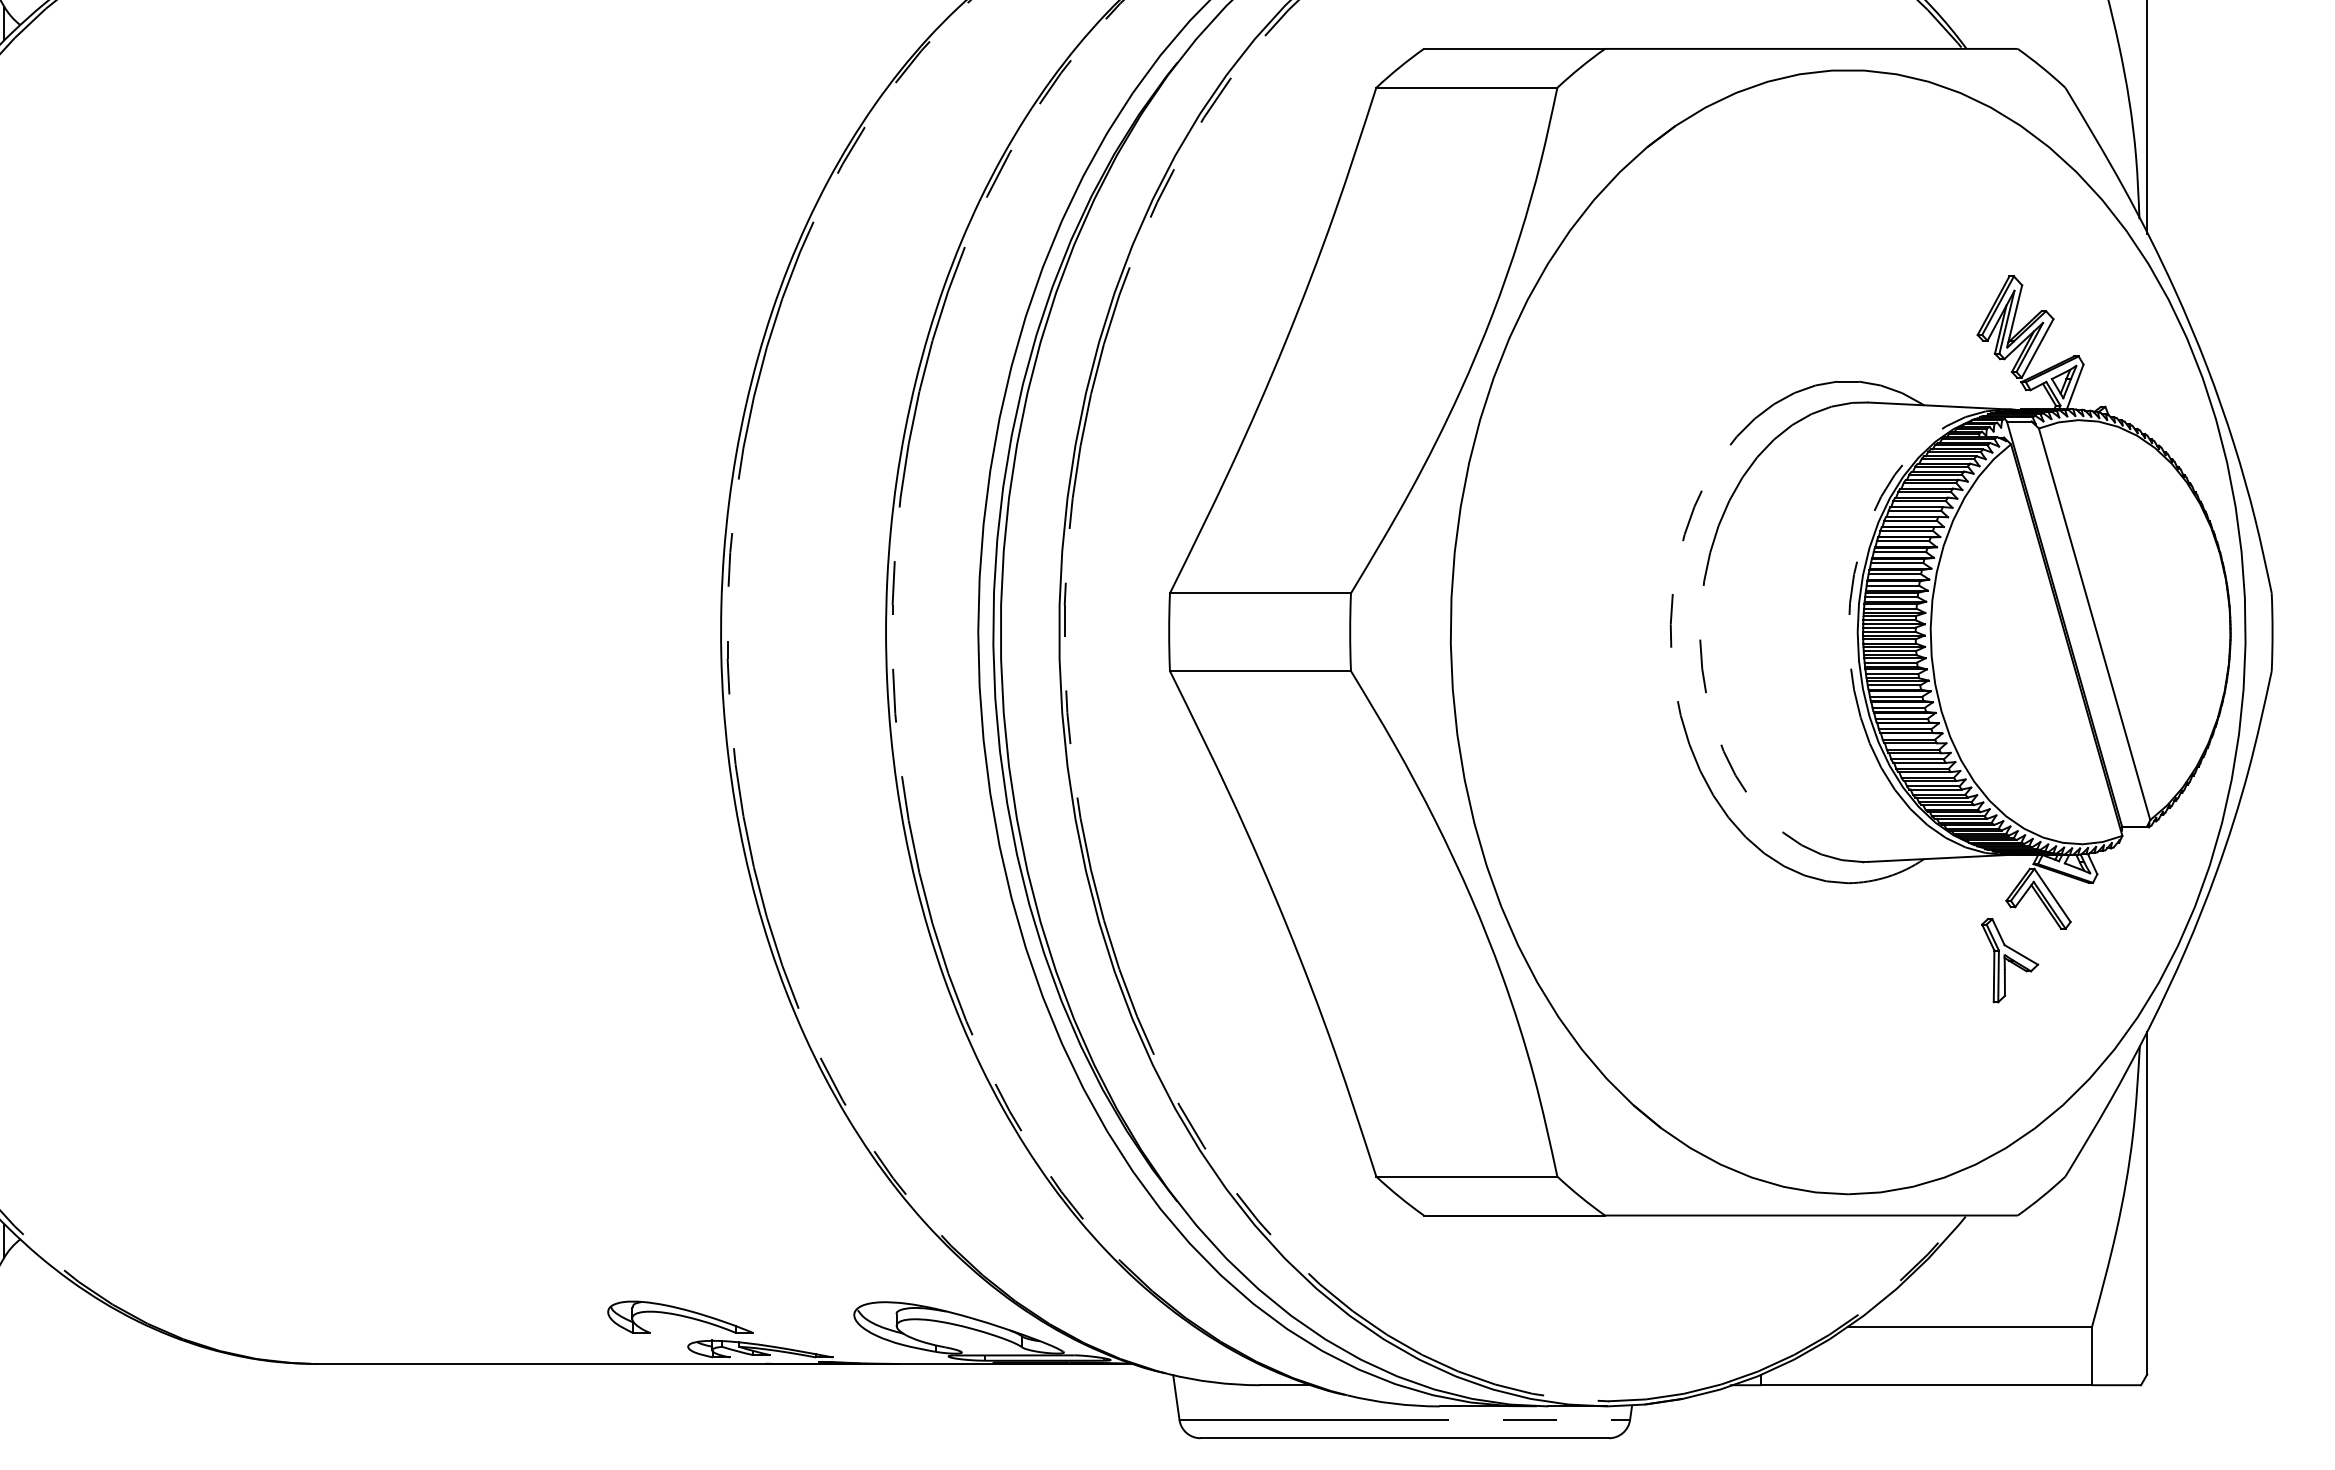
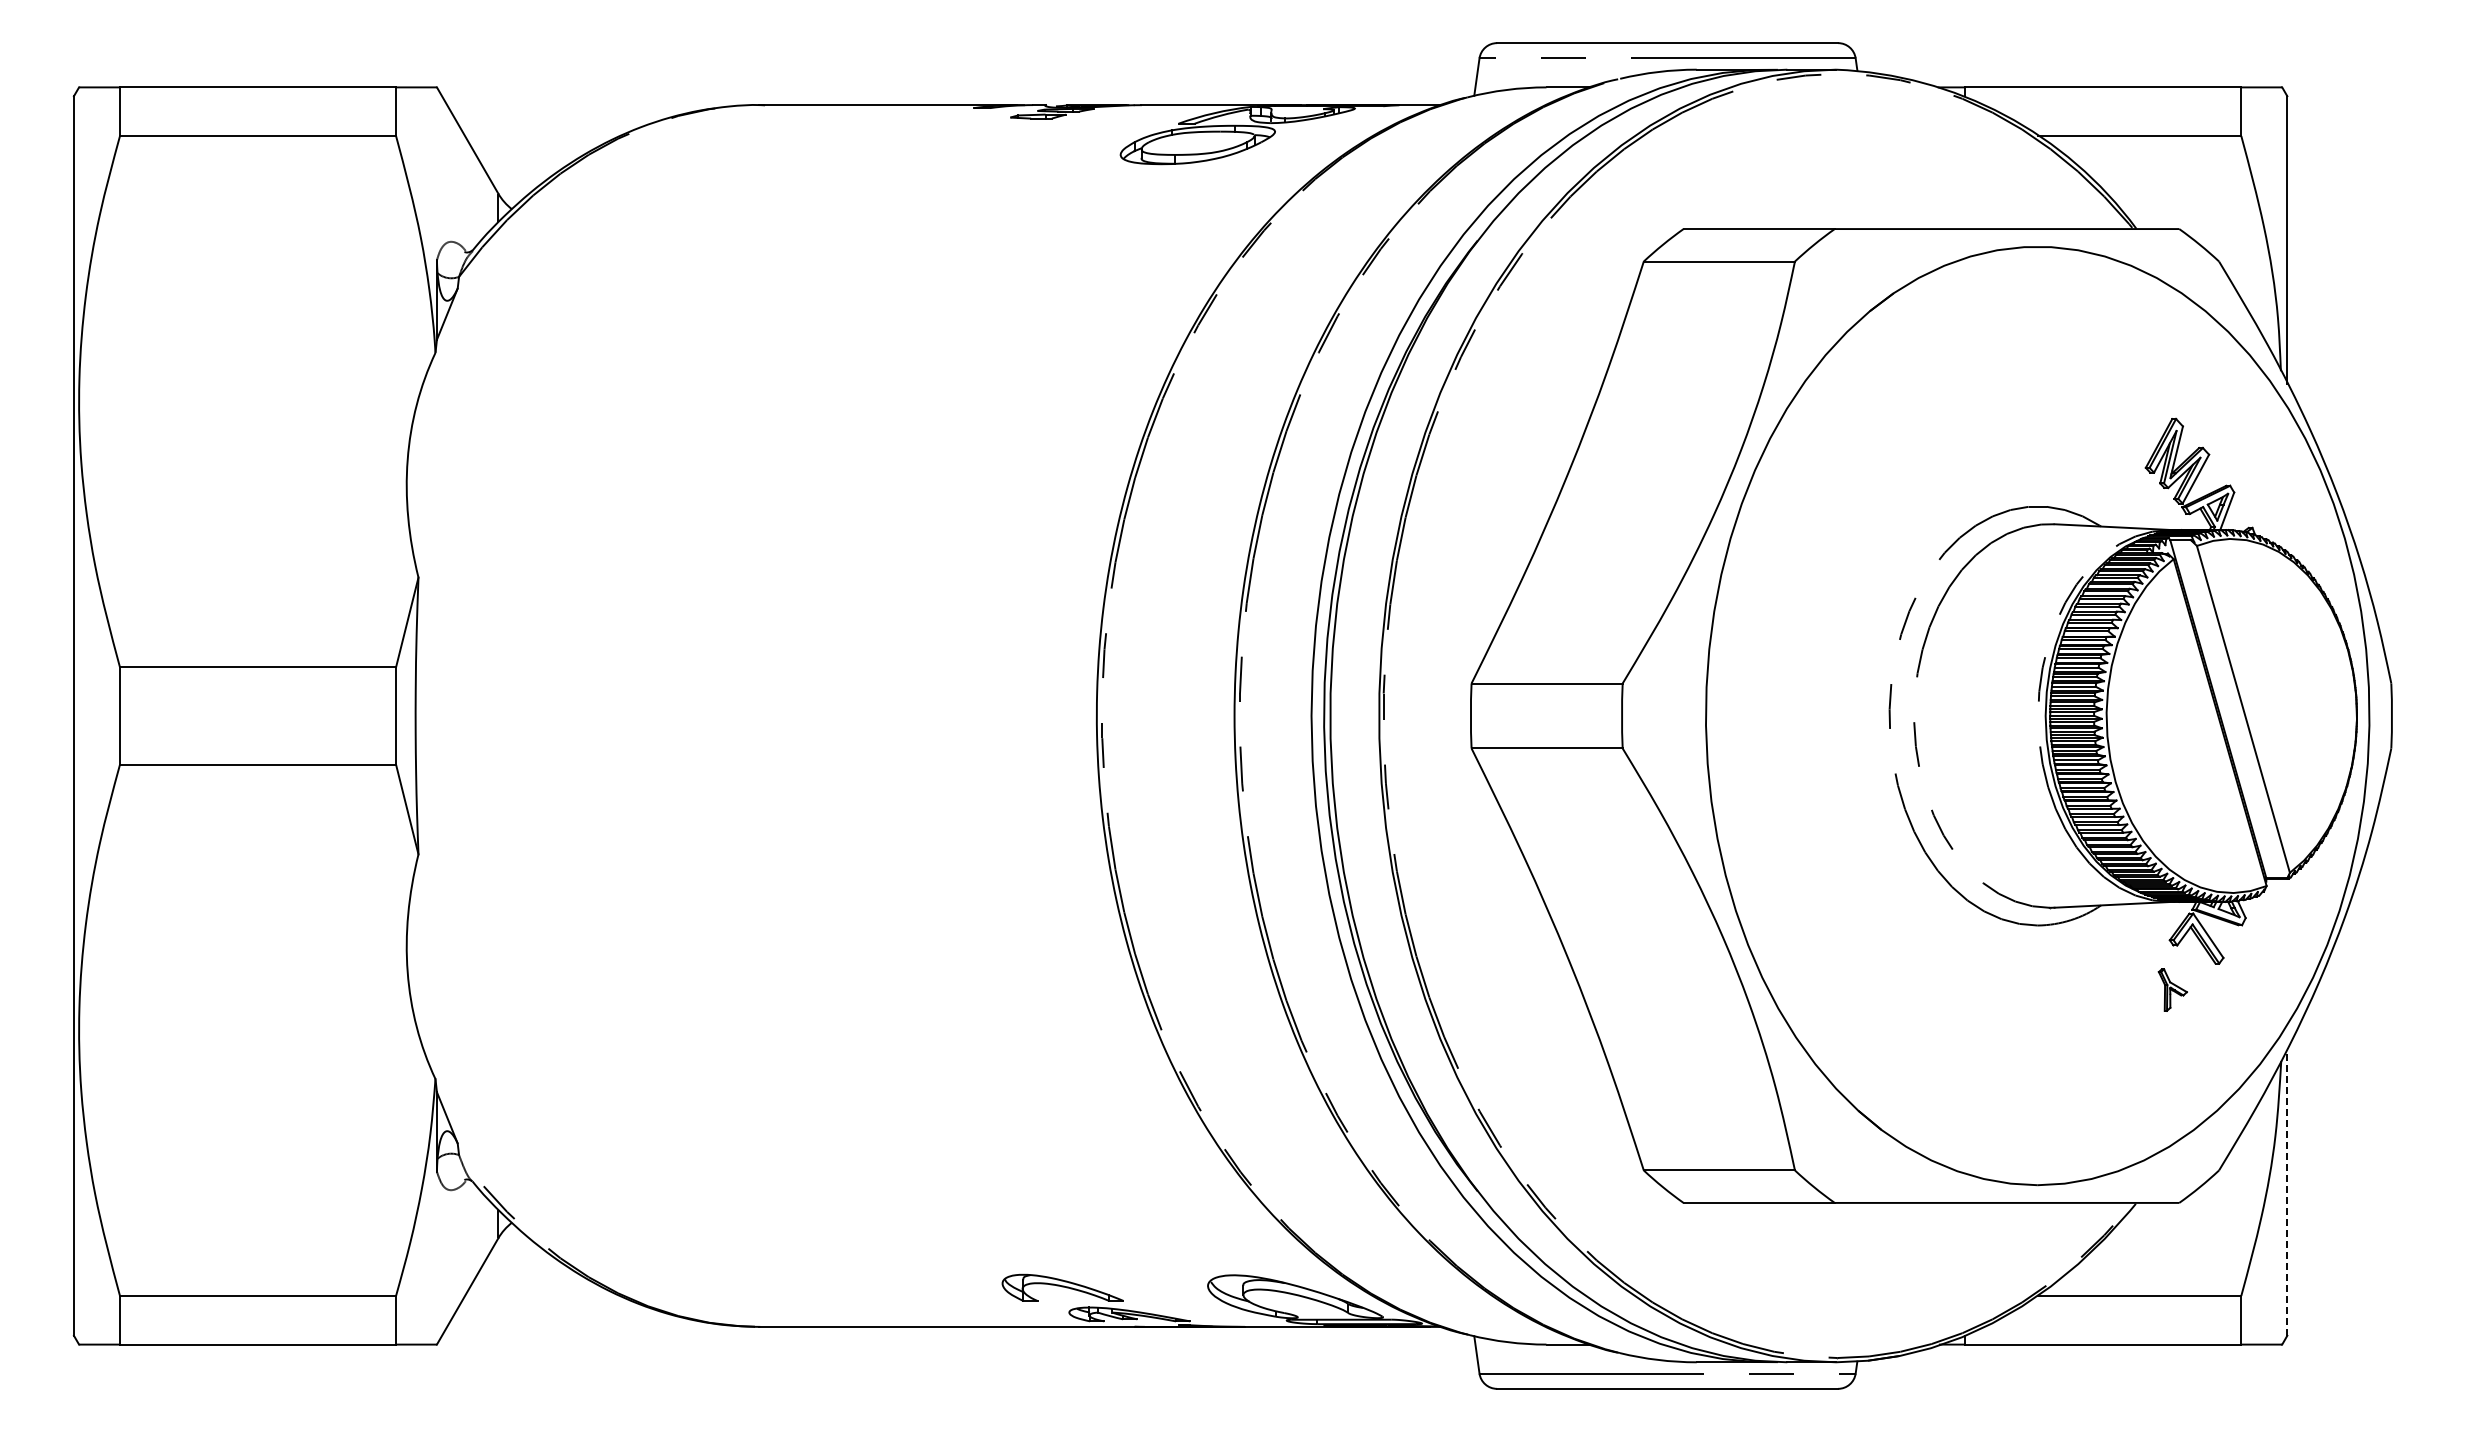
part: (2009, 959) -> (2172, 989), size x0.6
line: (2147, 1203) -> (2287, 1192), solid -> dashed

